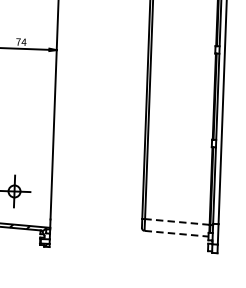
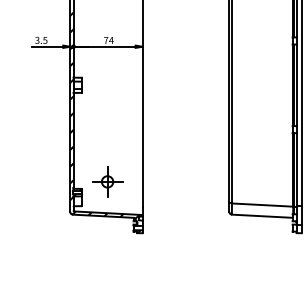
line: (177, 222) -> (262, 205), dashed -> solid
line: (176, 234) -> (262, 216), dashed -> solid

